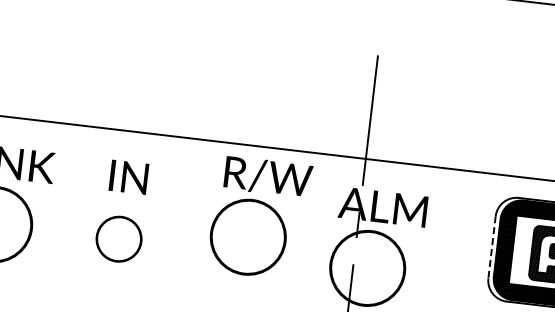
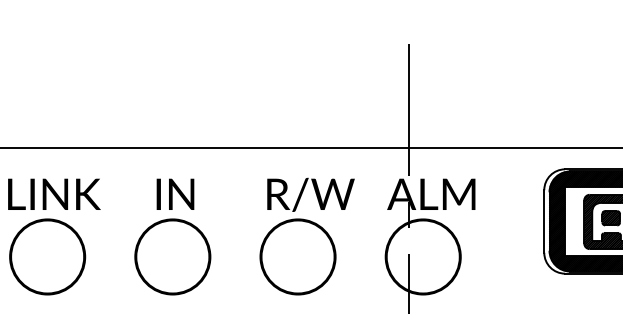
part: (259, 217) -> (306, 236), moved
circle: (118, 238) -> (172, 256), size x1.67
line: (492, 248) -> (544, 222), dashed -> solid

